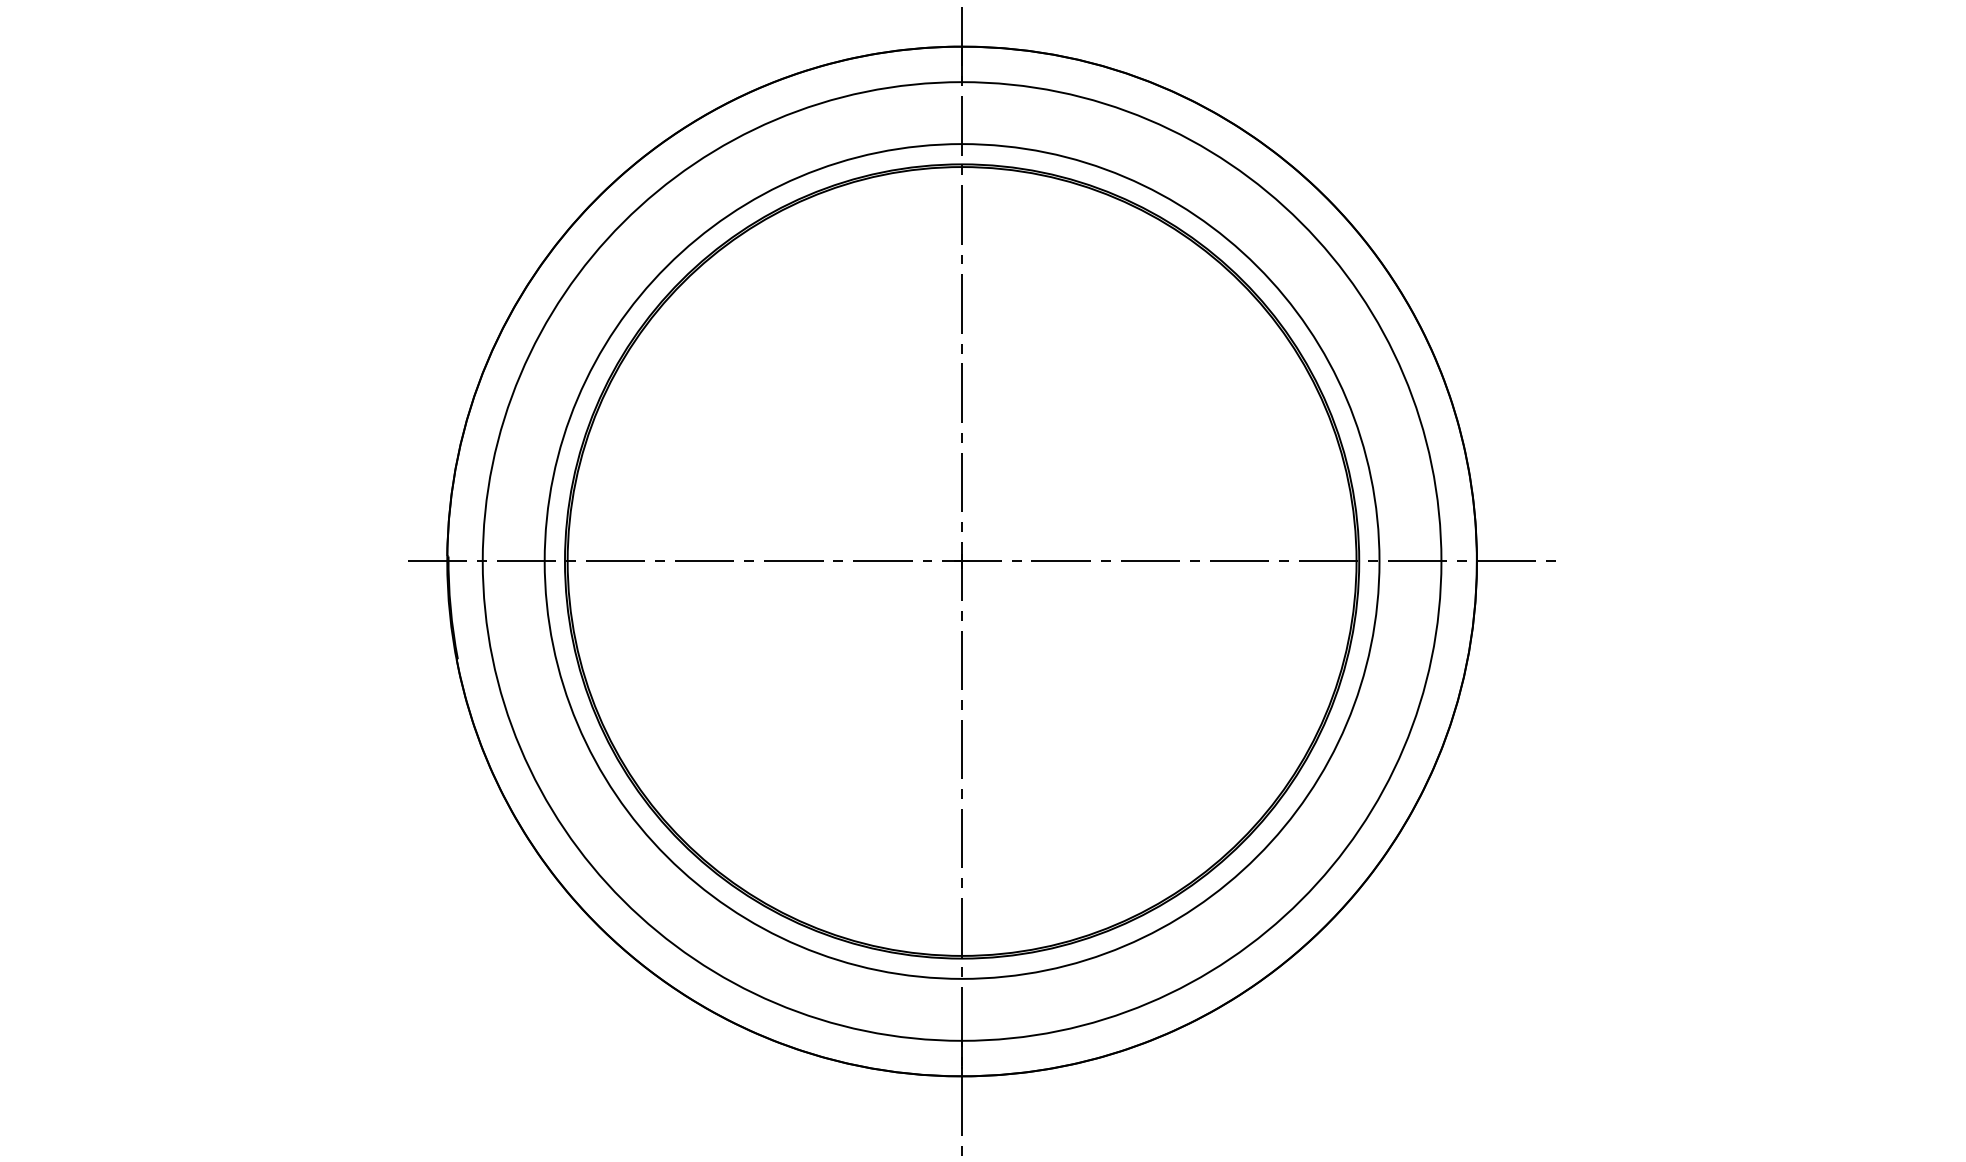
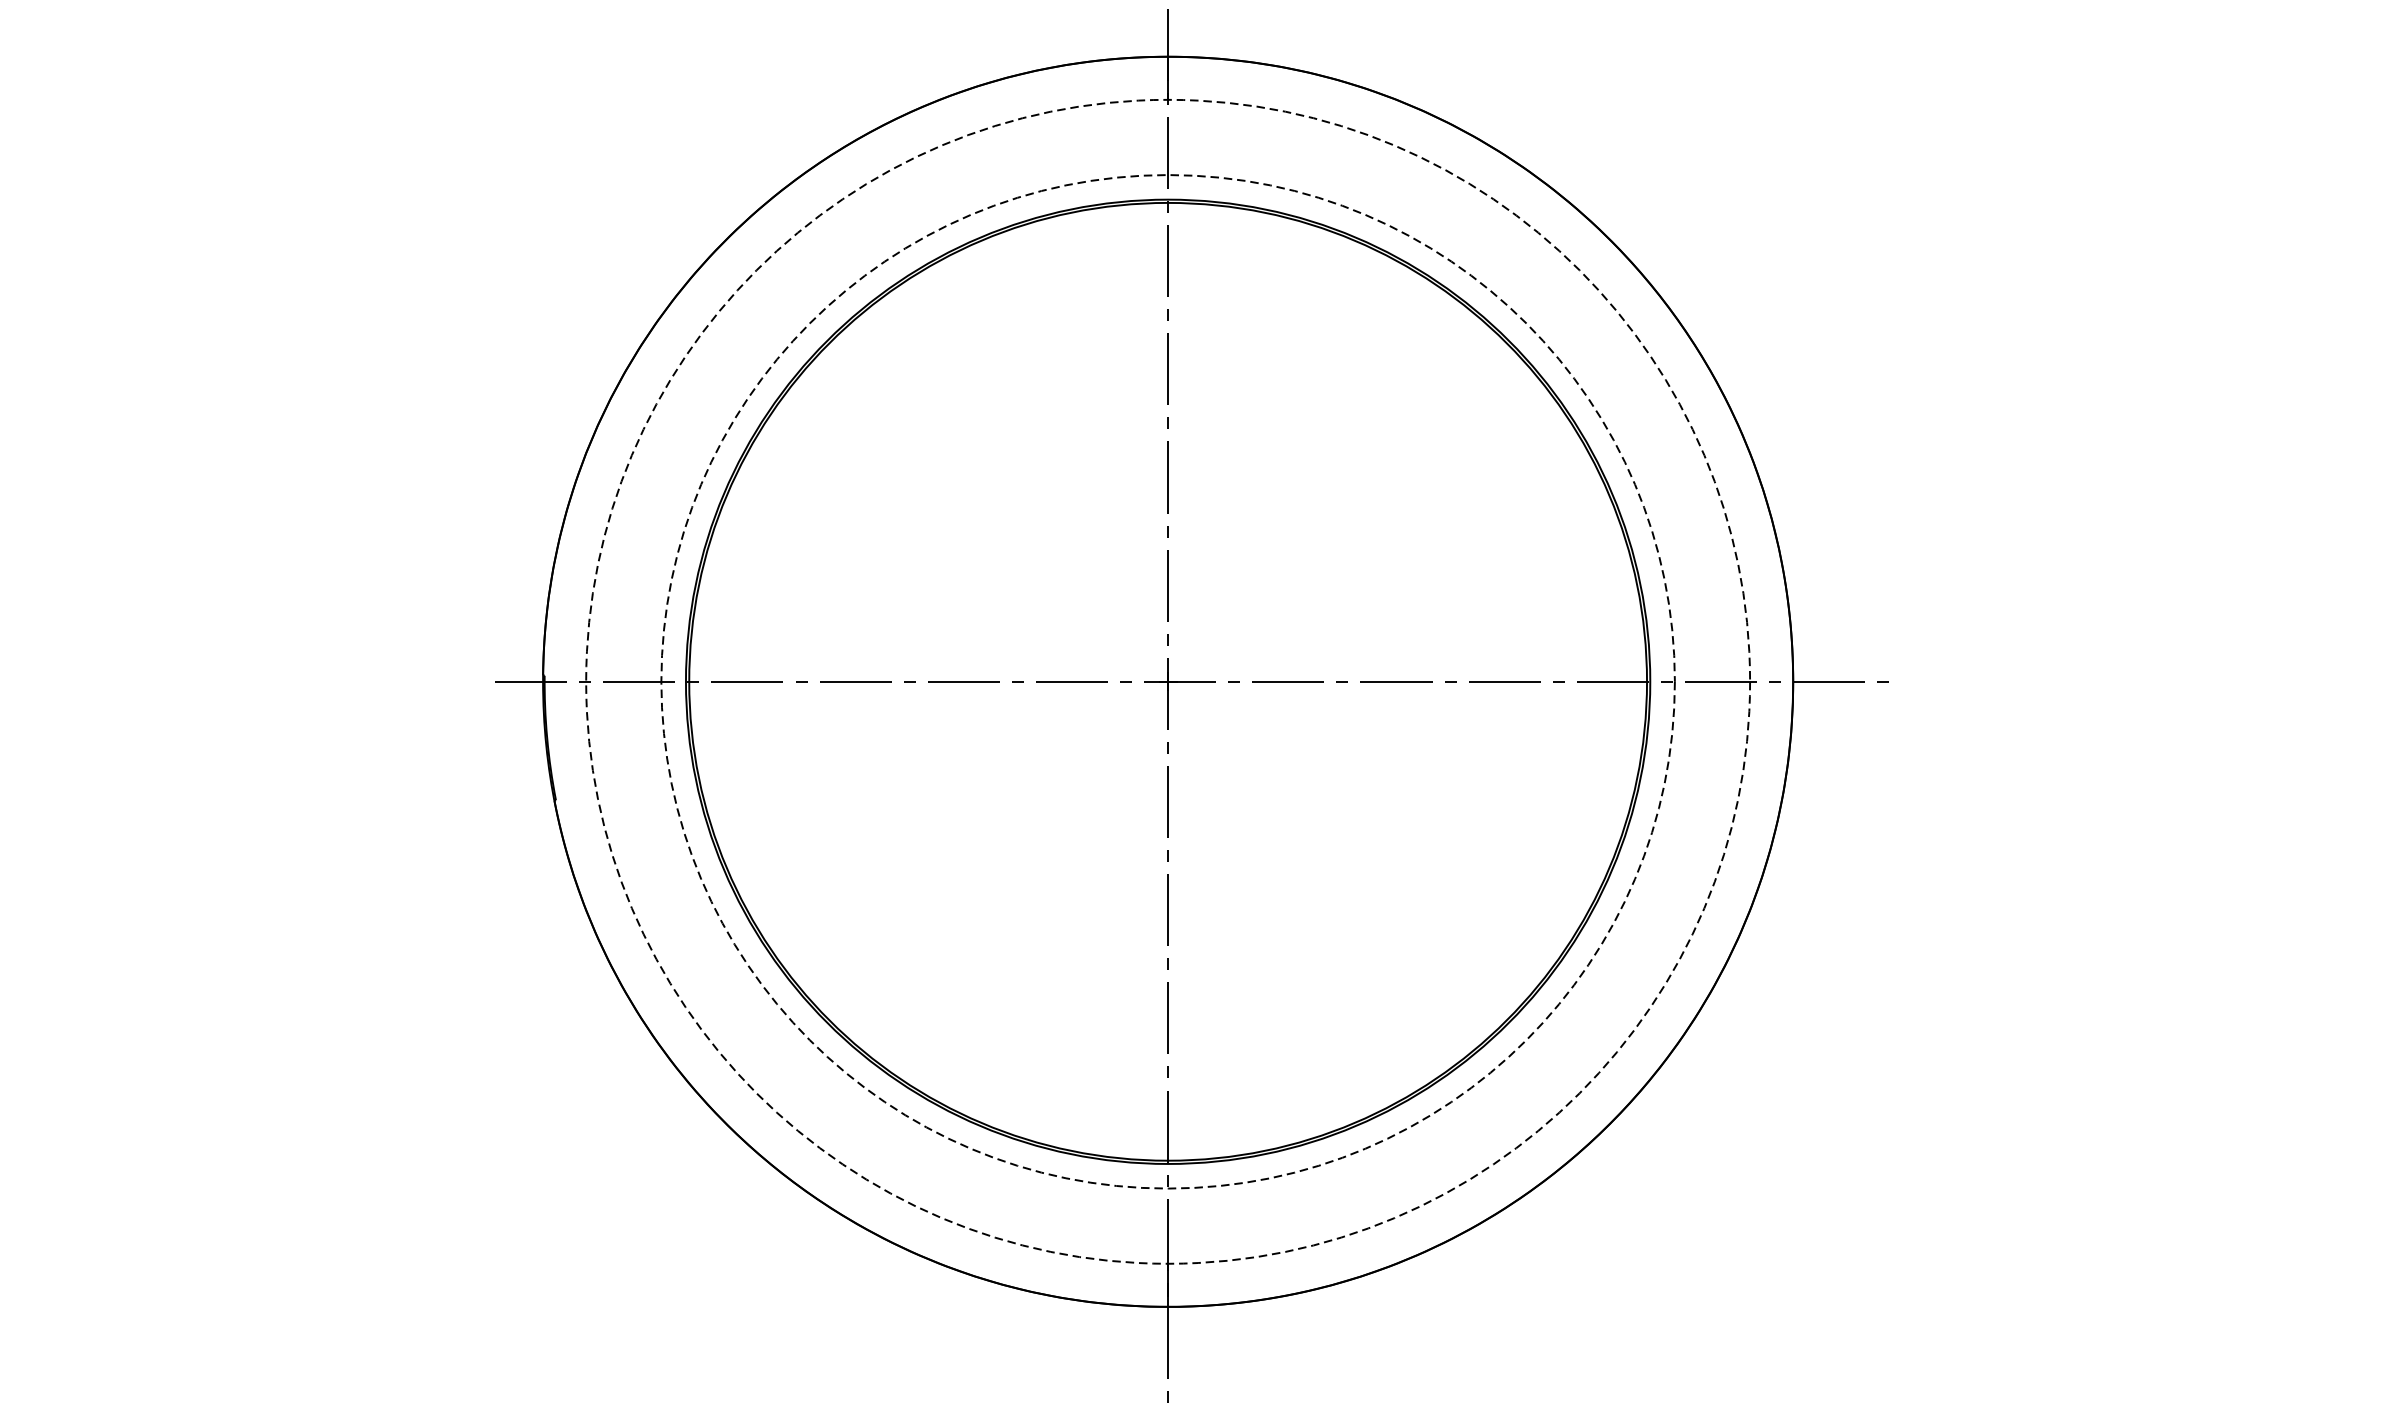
circle: (961, 561) -> (1167, 681), solid -> dashed
circle: (961, 561) -> (1167, 681), solid -> dashed

